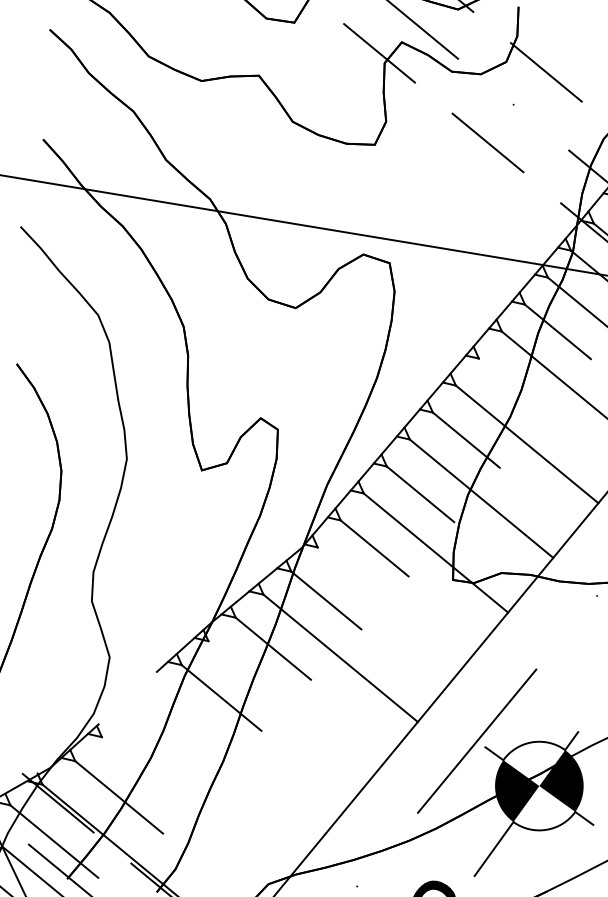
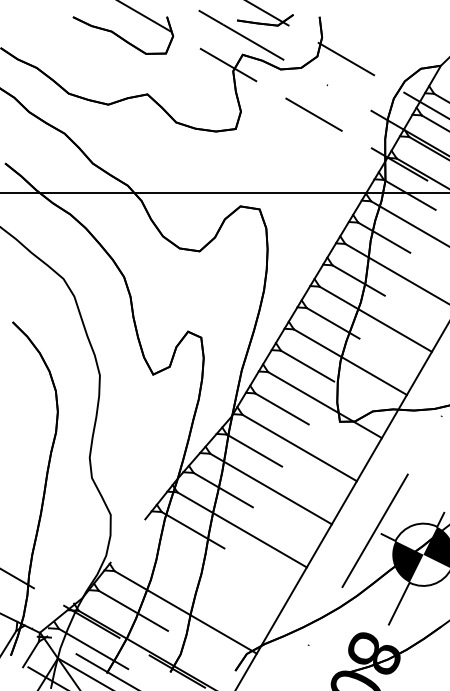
line: (511, 385) -> (358, 280), added
line: (390, 606) -> (299, 447), added
line: (289, 708) -> (241, 529), added
line: (191, 811) -> (185, 612), added

